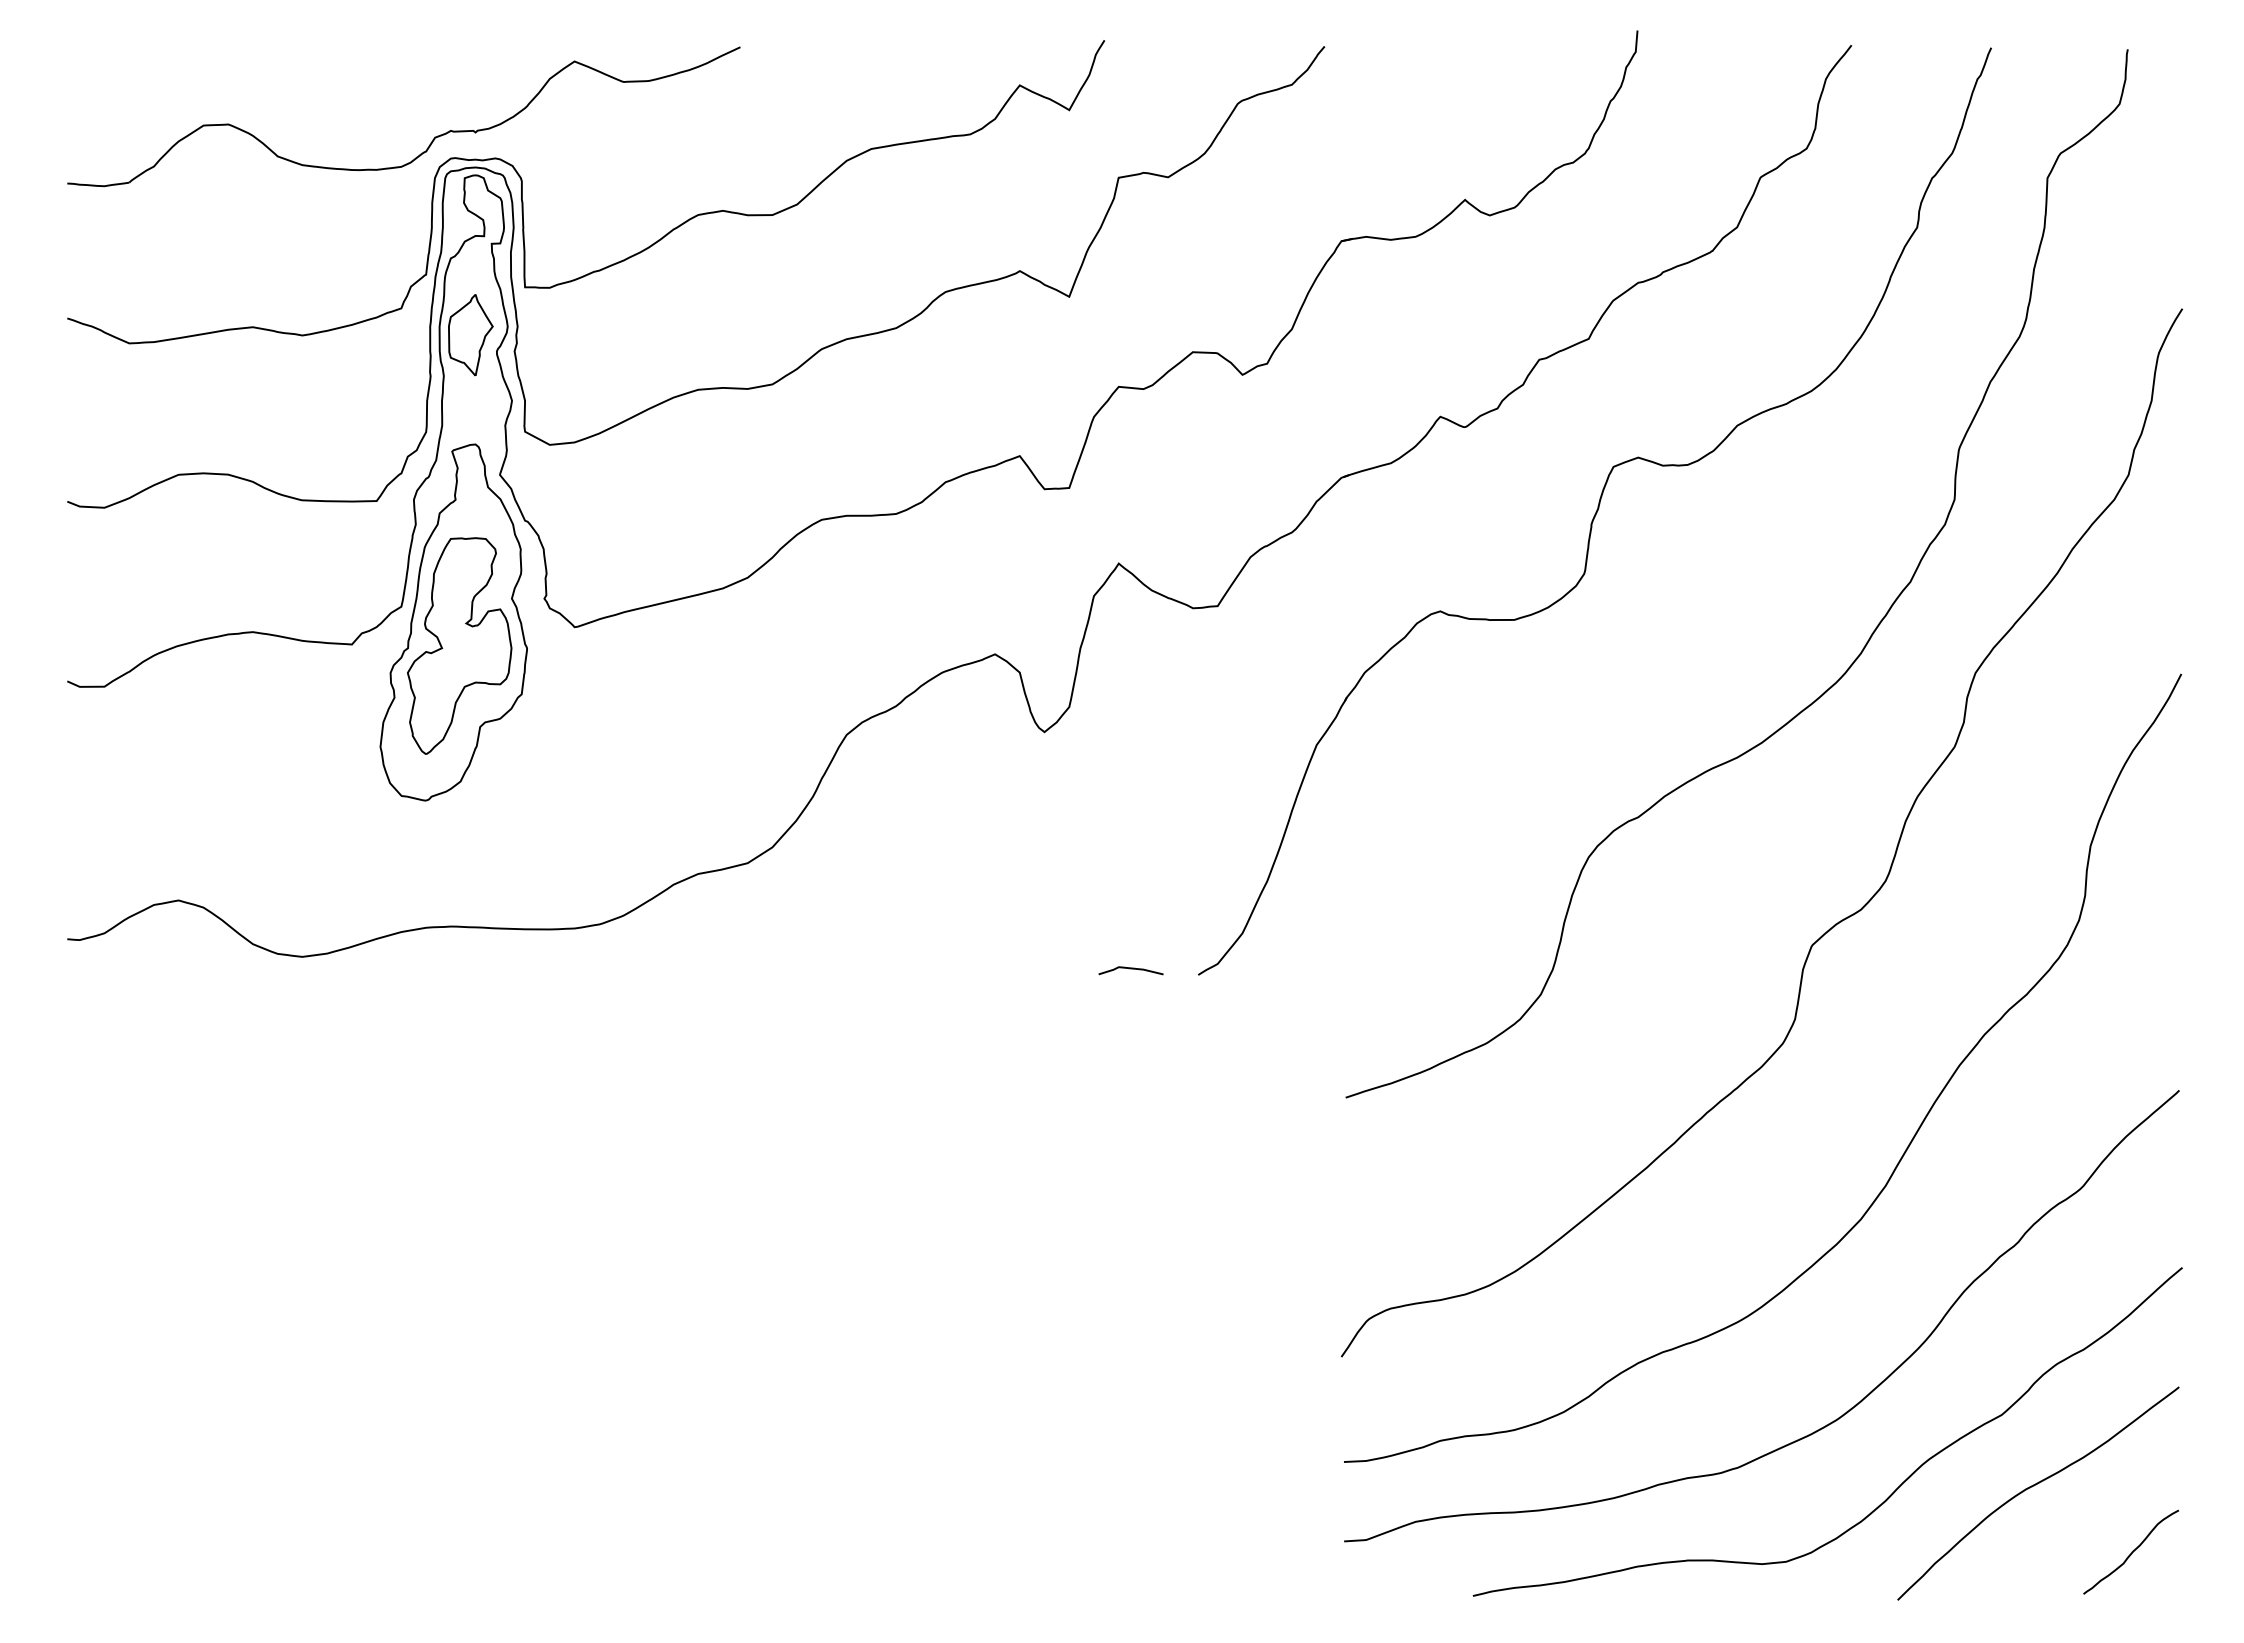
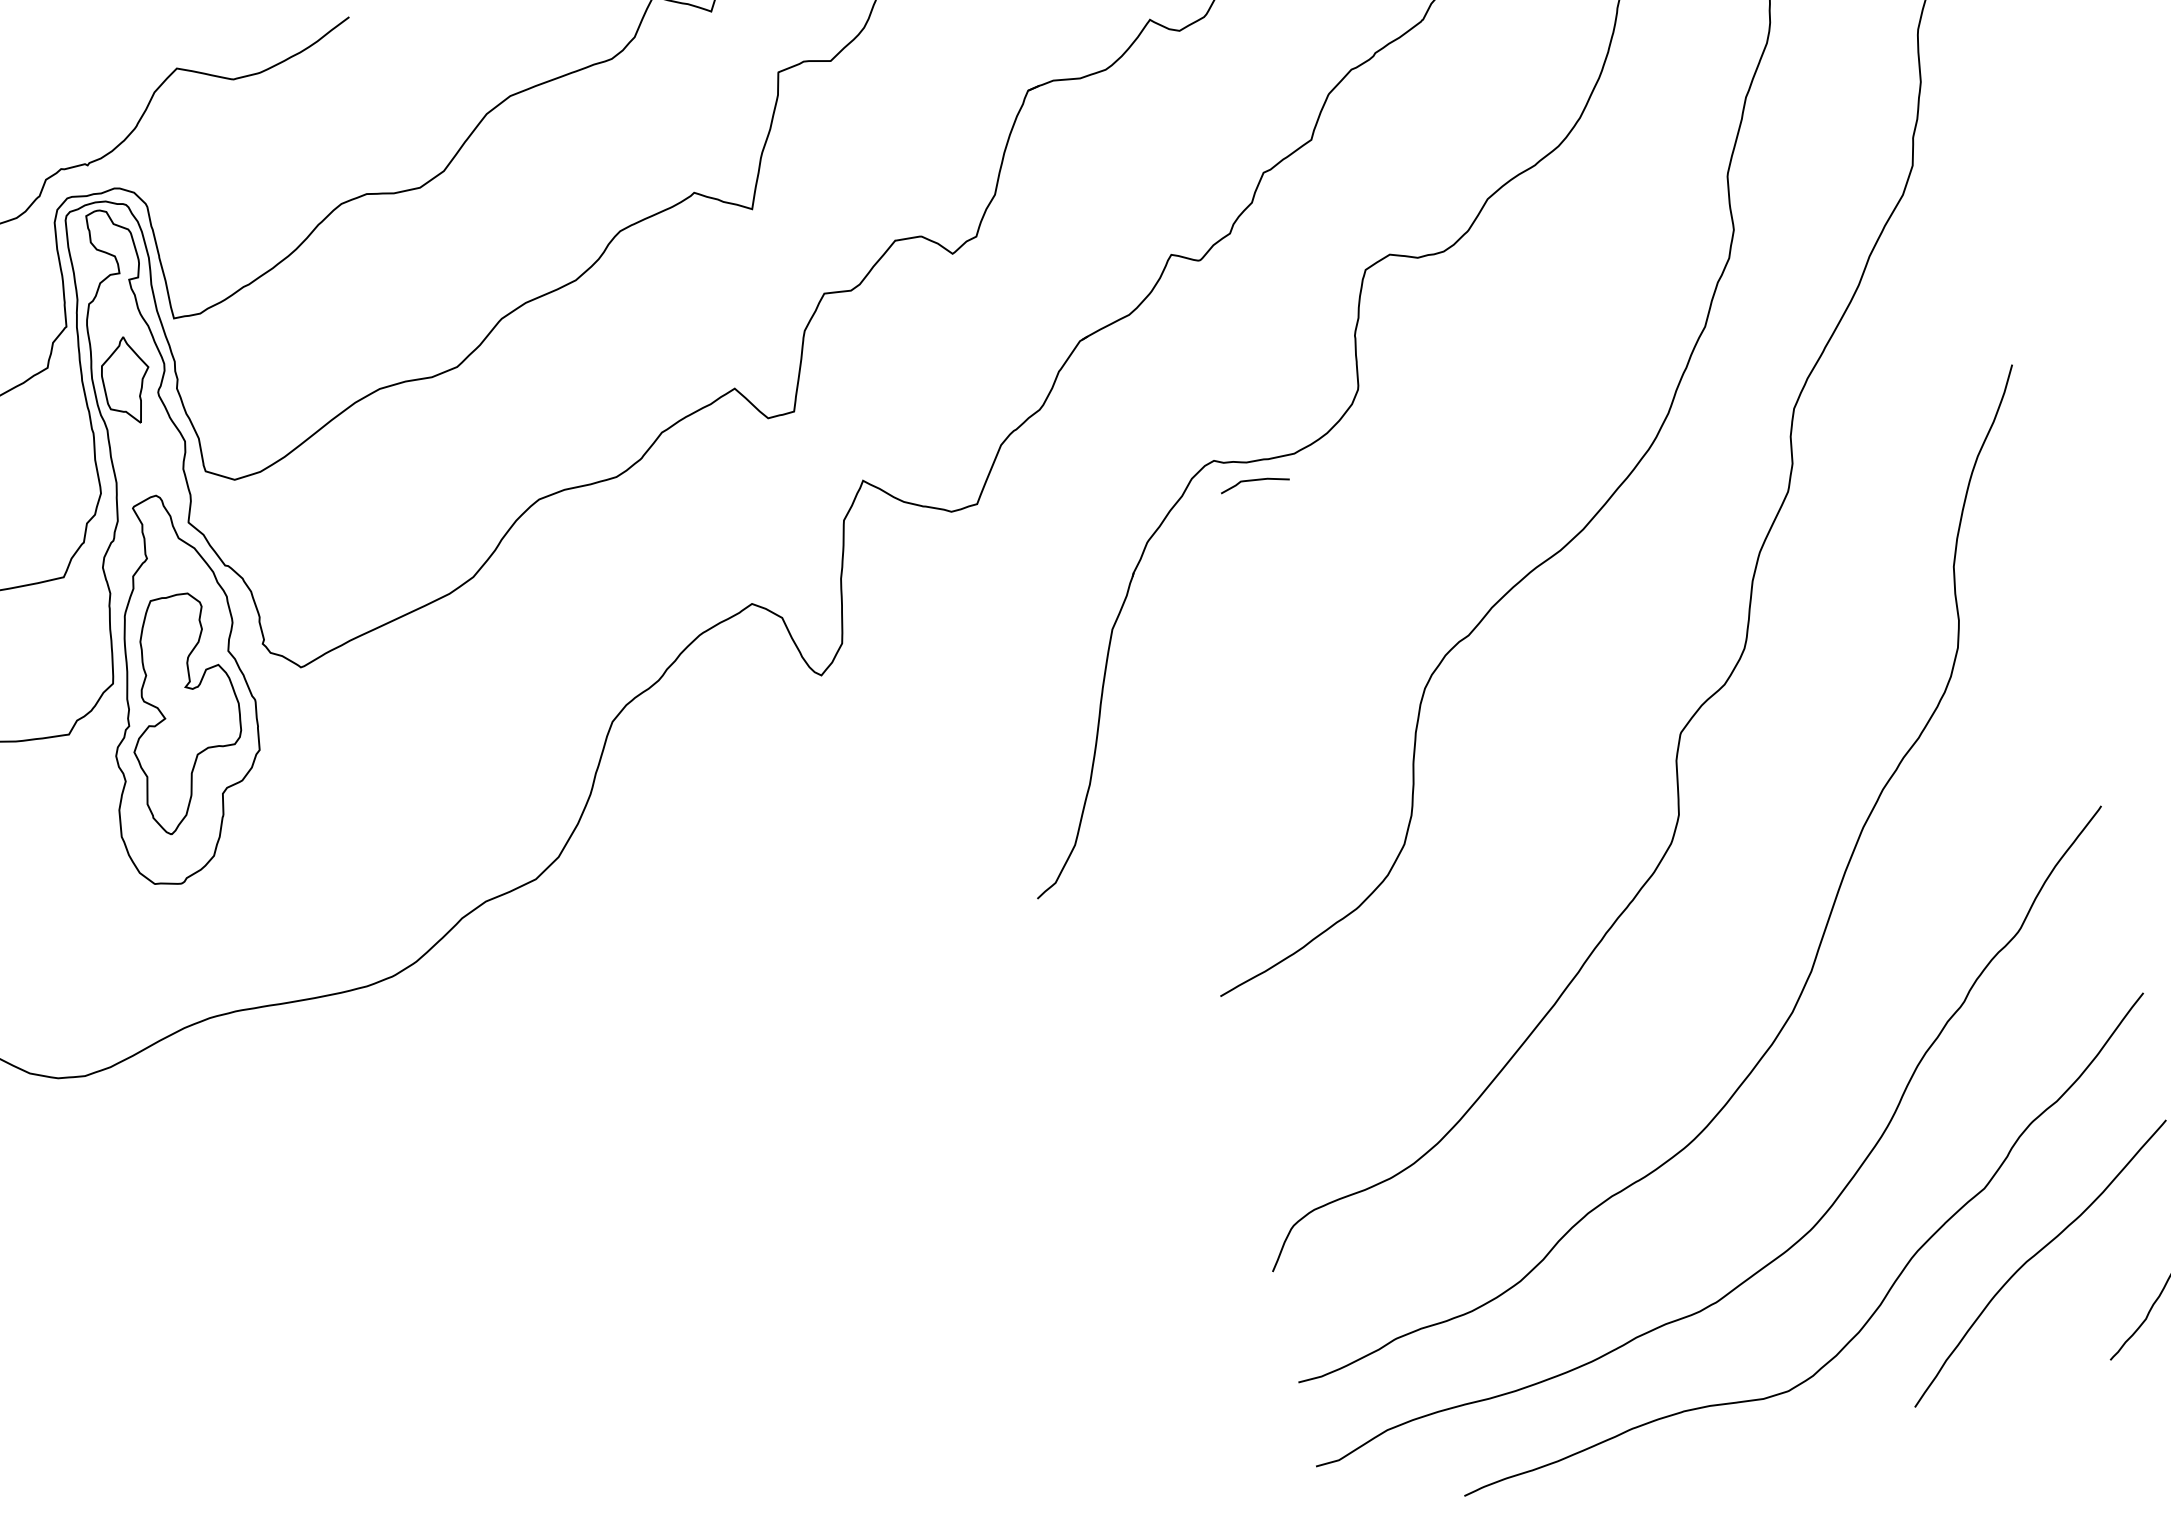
curve: (1130, 969) -> (1253, 481), moved

